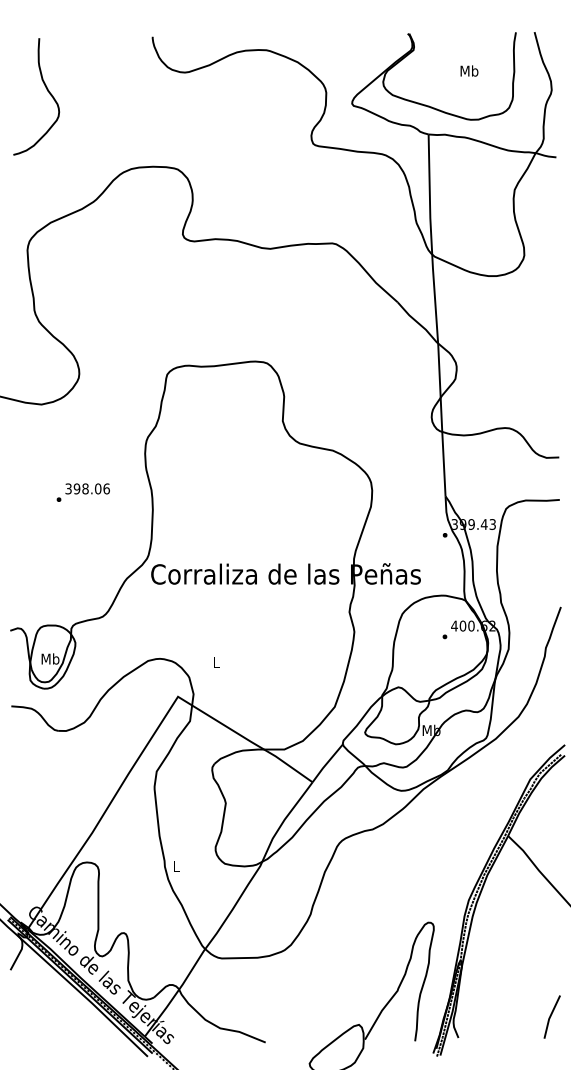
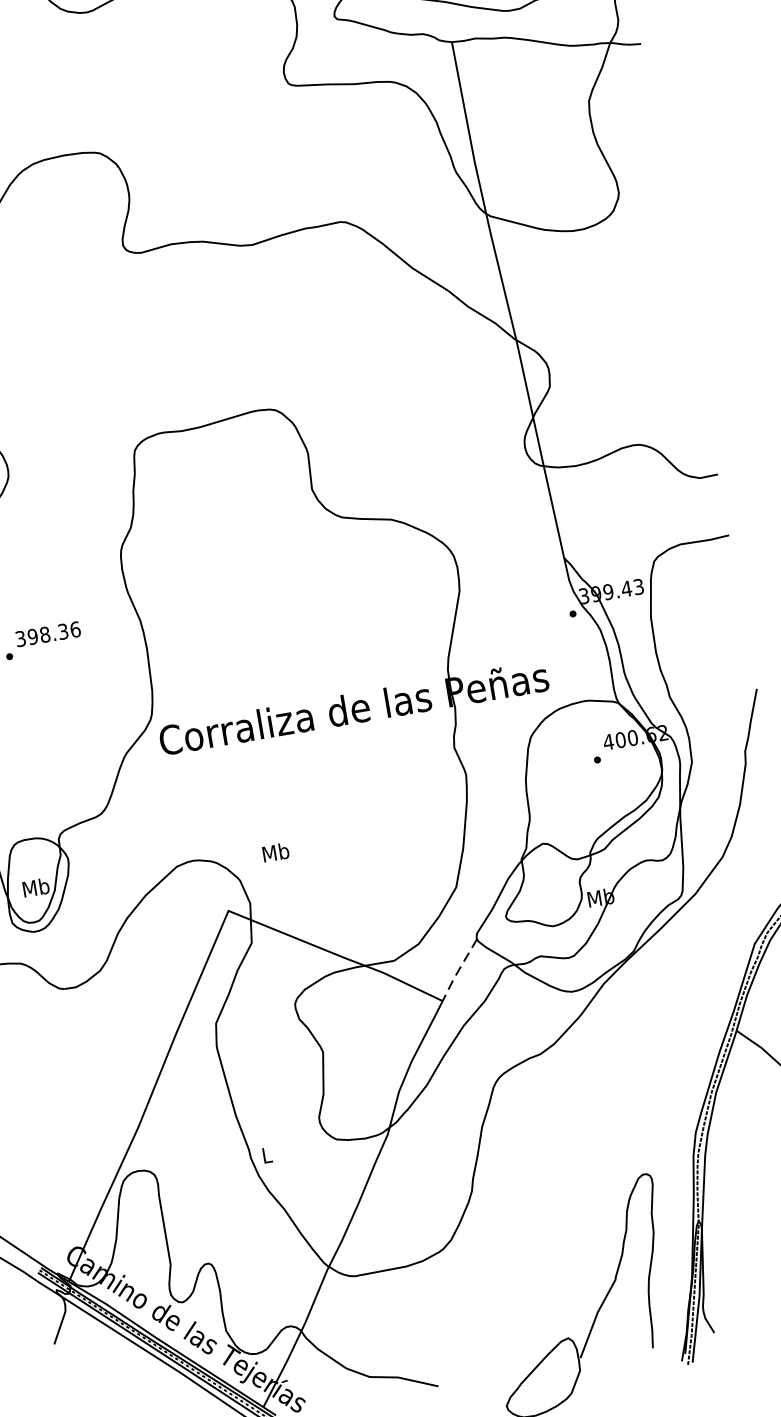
text: (98, 488) -> (63, 631), 398.06 -> 398.36
text: (216, 662) -> (275, 852), L -> Mb
line: (326, 763) -> (458, 970), solid -> dashed

